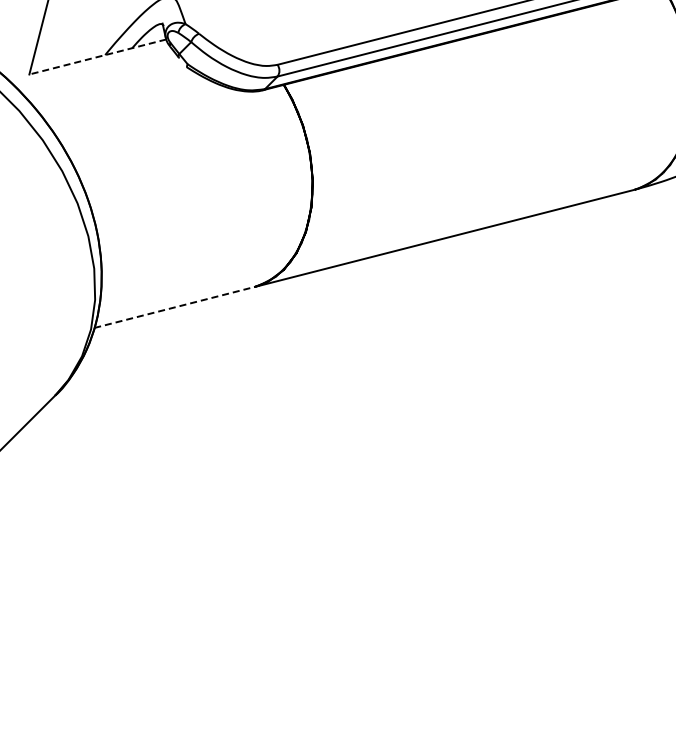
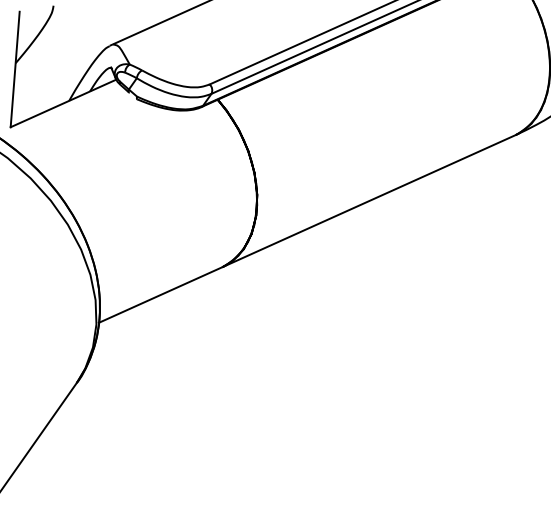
line: (97, 56) -> (63, 103), dashed -> solid
line: (174, 307) -> (160, 294), dashed -> solid

